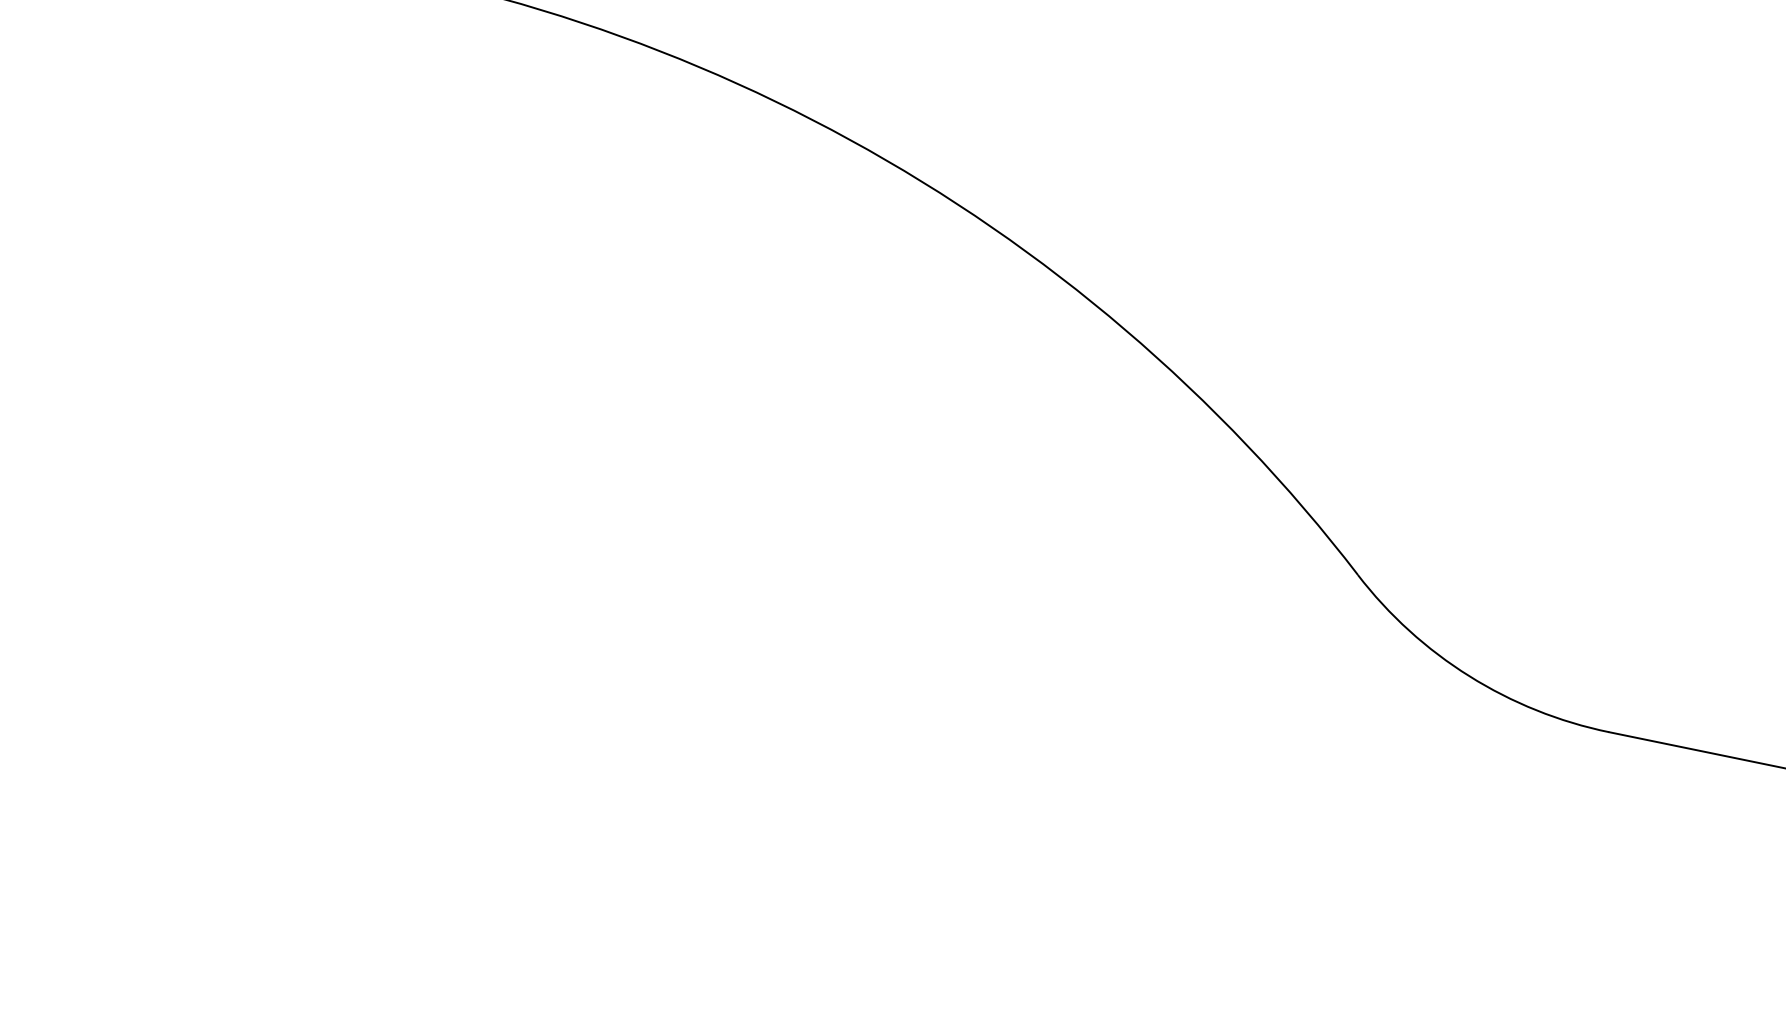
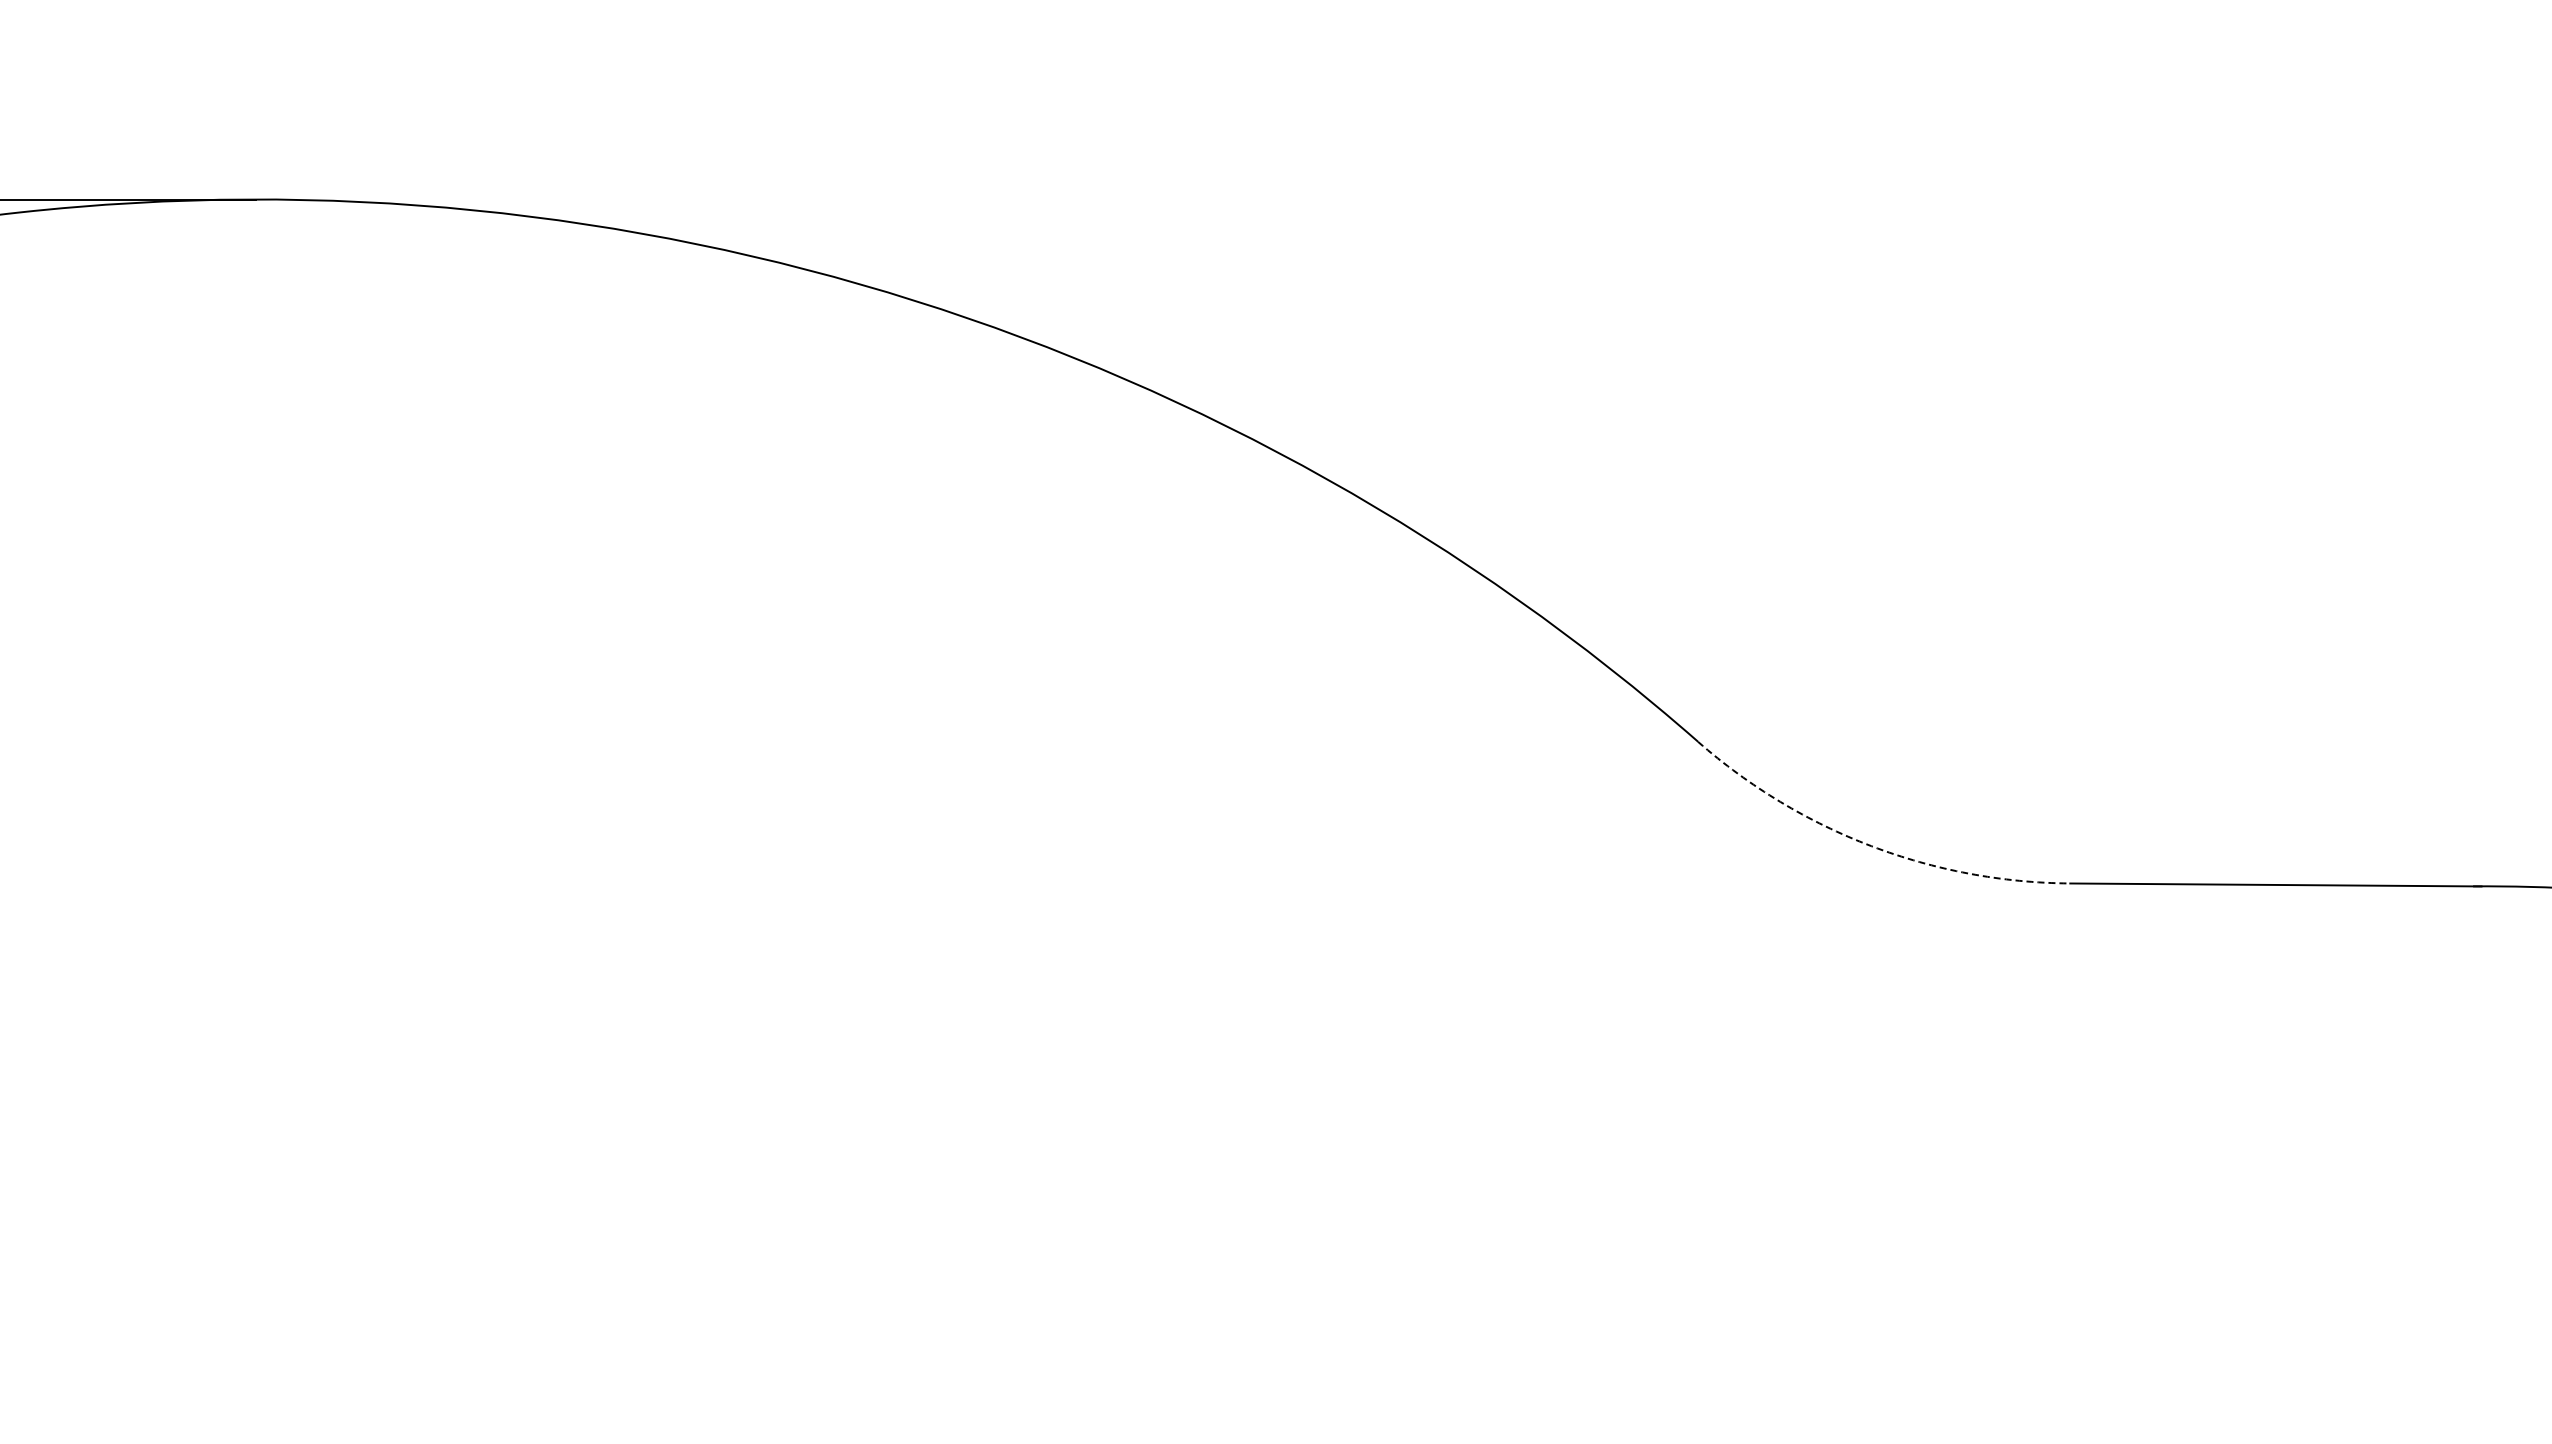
arc: (1469, 676) -> (1871, 846), solid -> dashed

